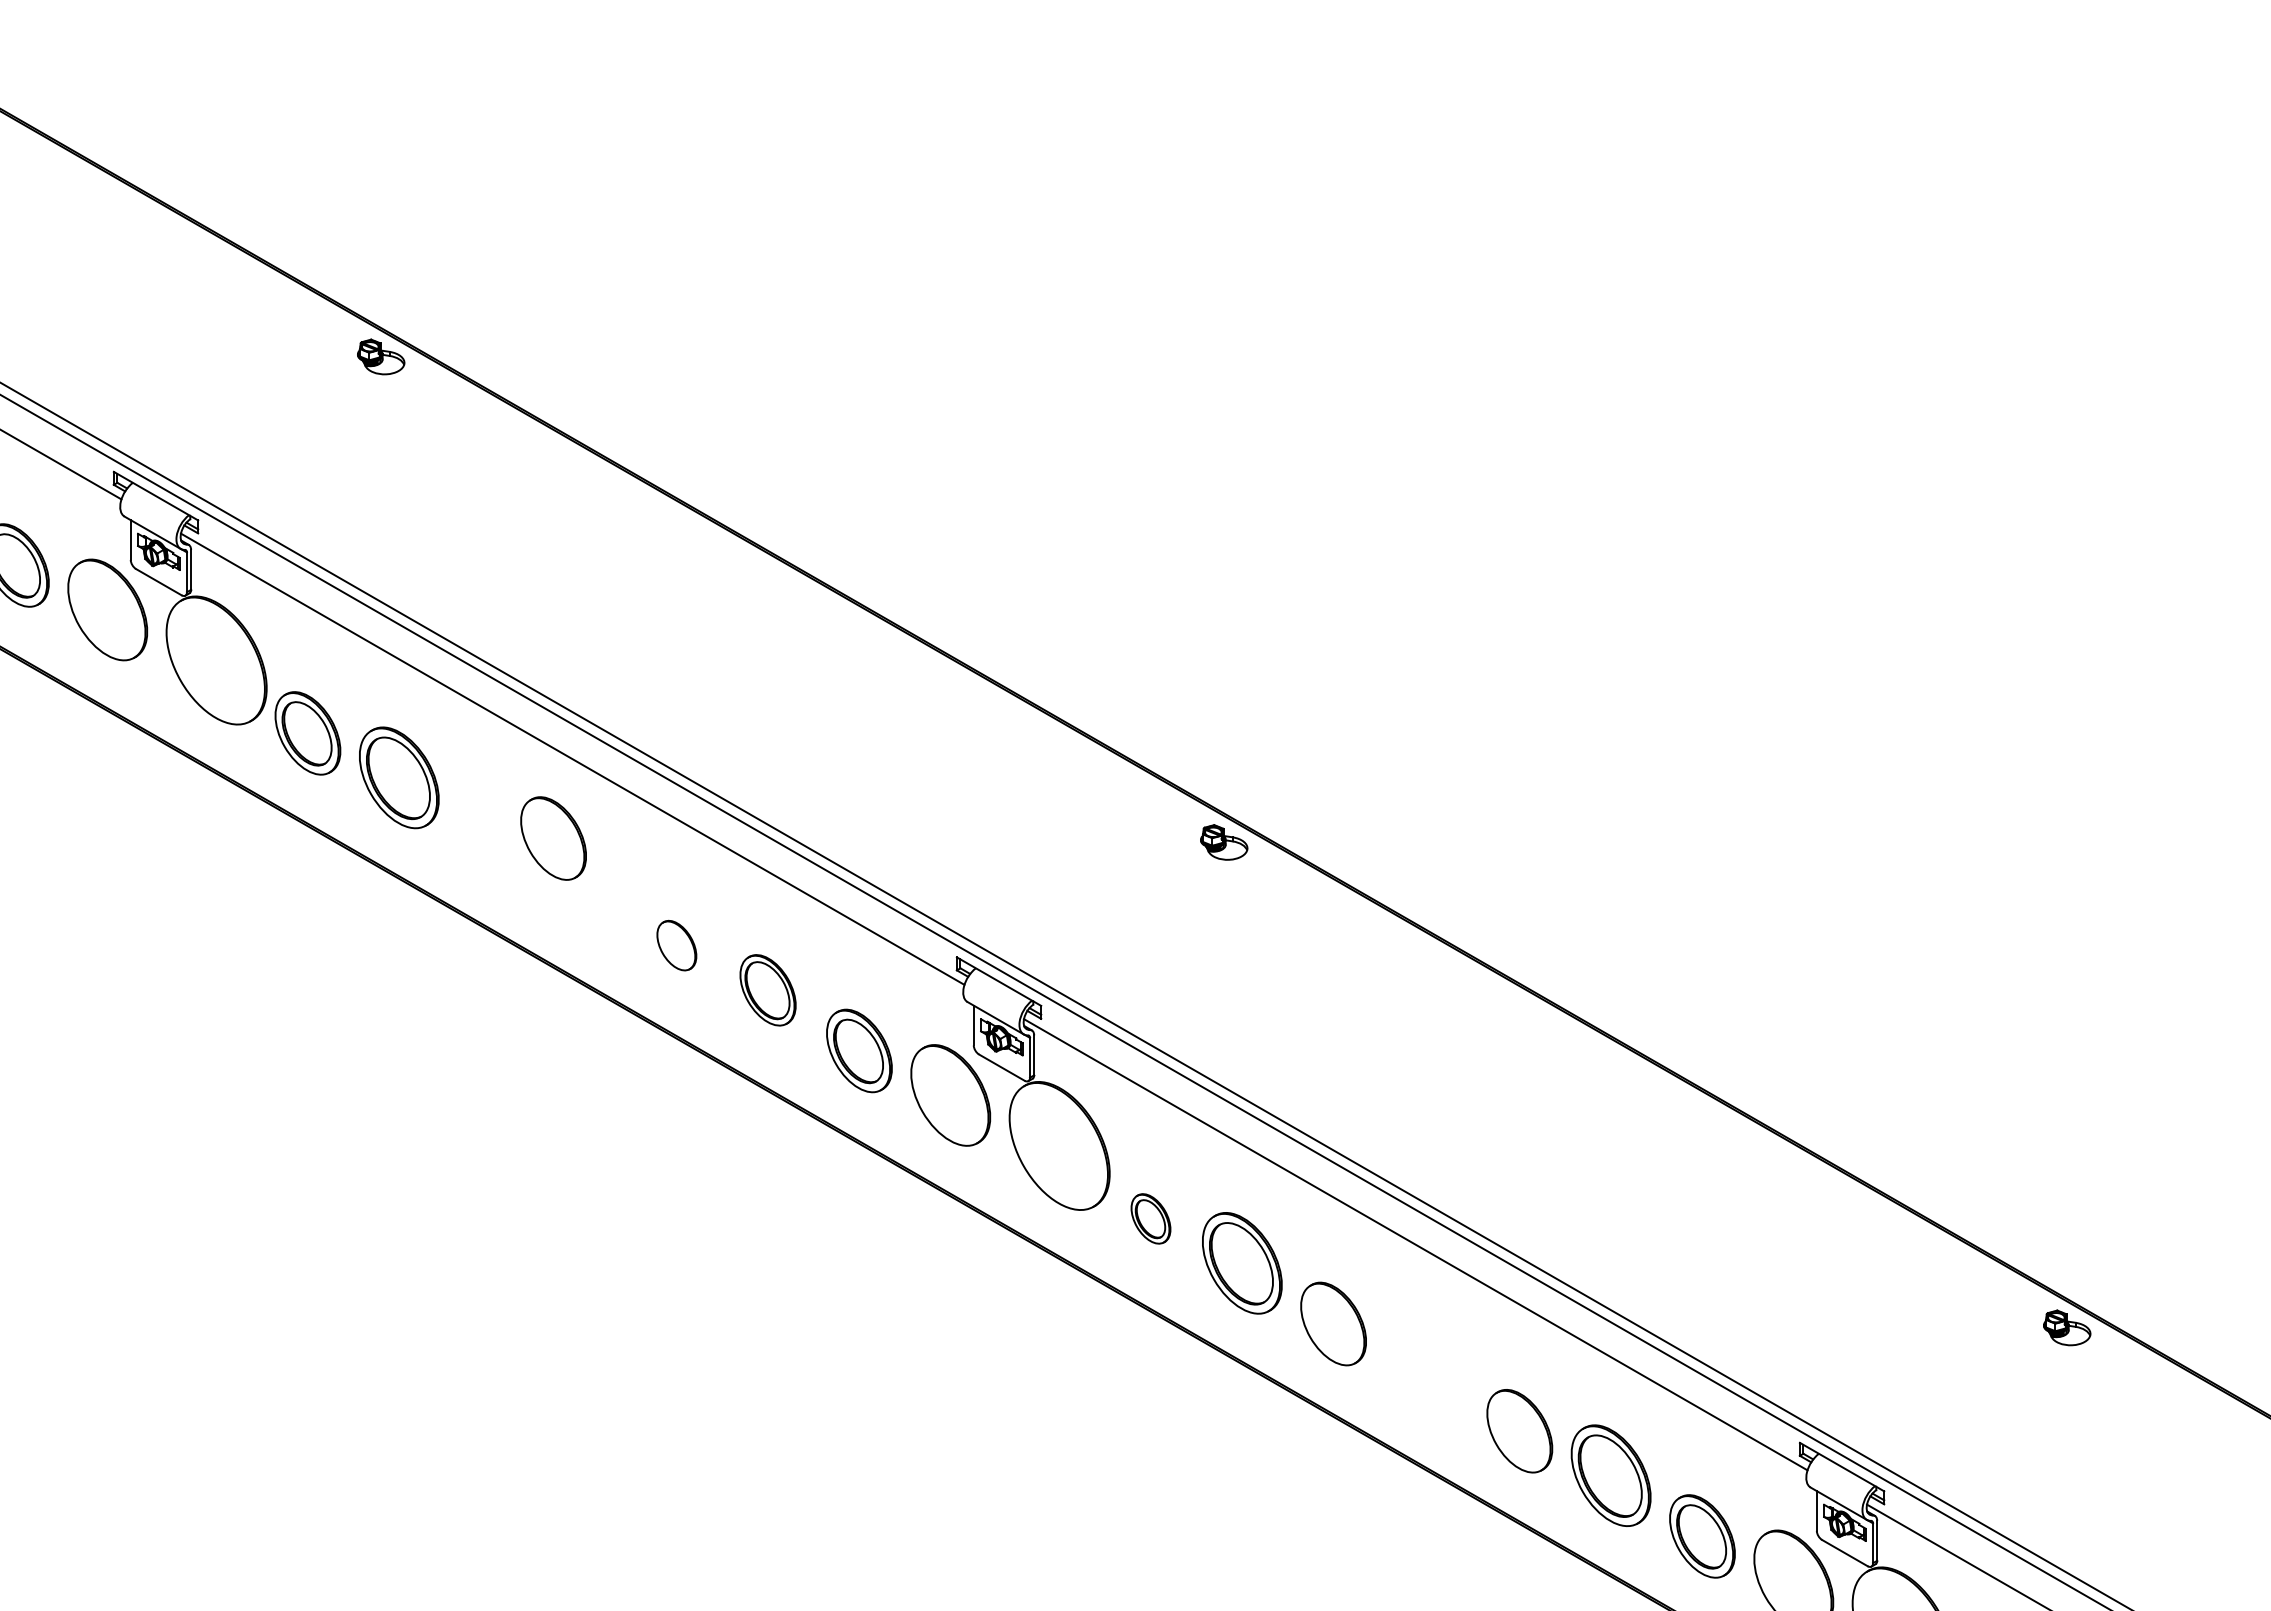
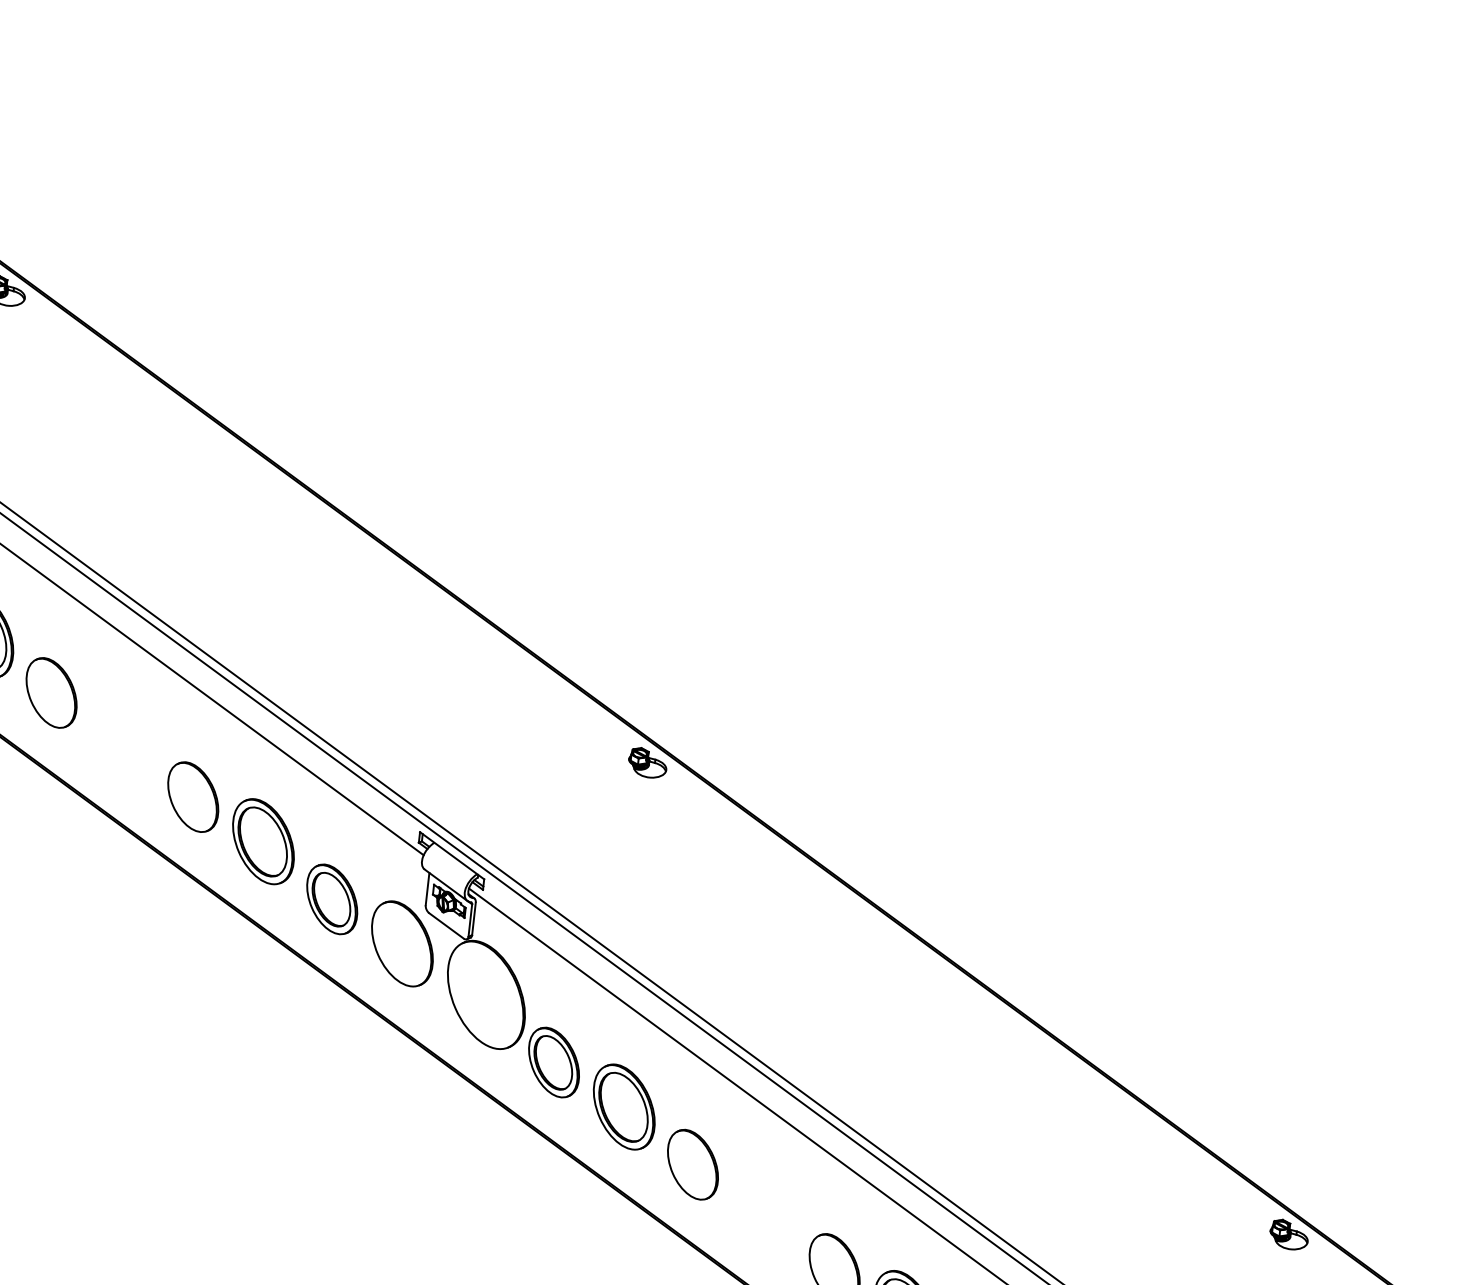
part: (553, 838) -> (51, 692), moved
part: (676, 945) -> (193, 796), size x1.67
part: (767, 990) -> (262, 841), size x1.43
part: (1150, 1218) -> (553, 1062), size x1.67

